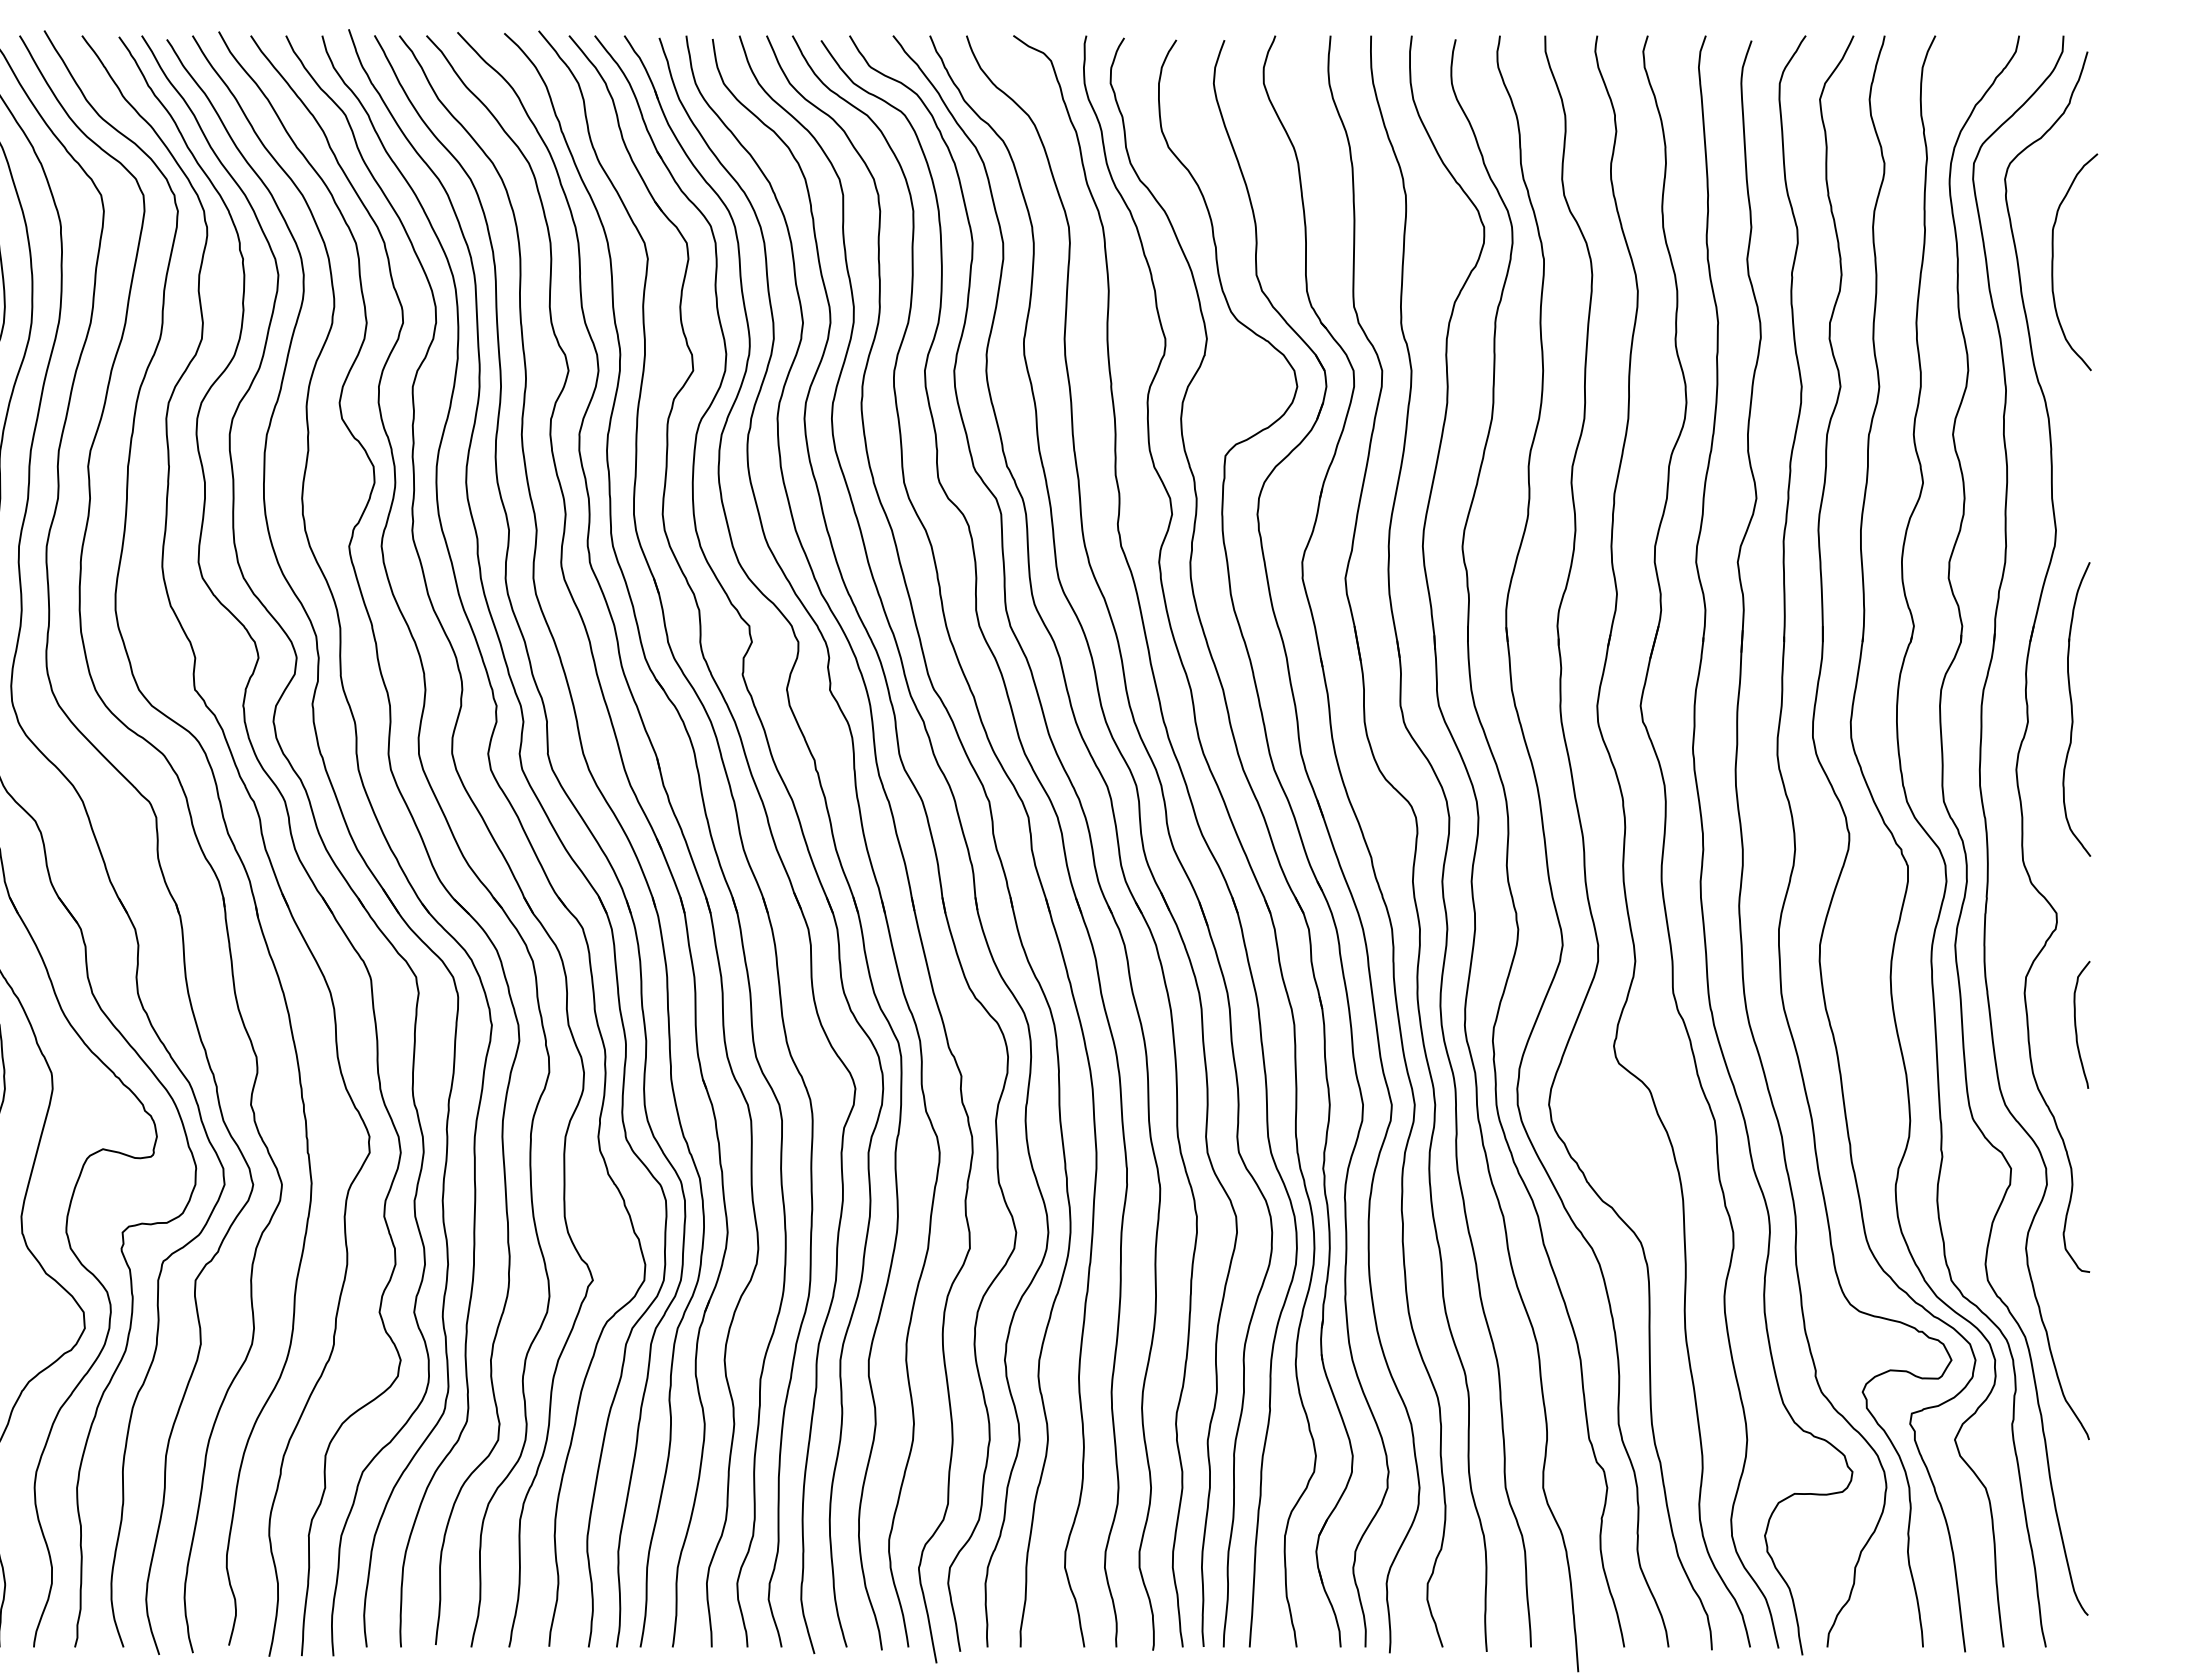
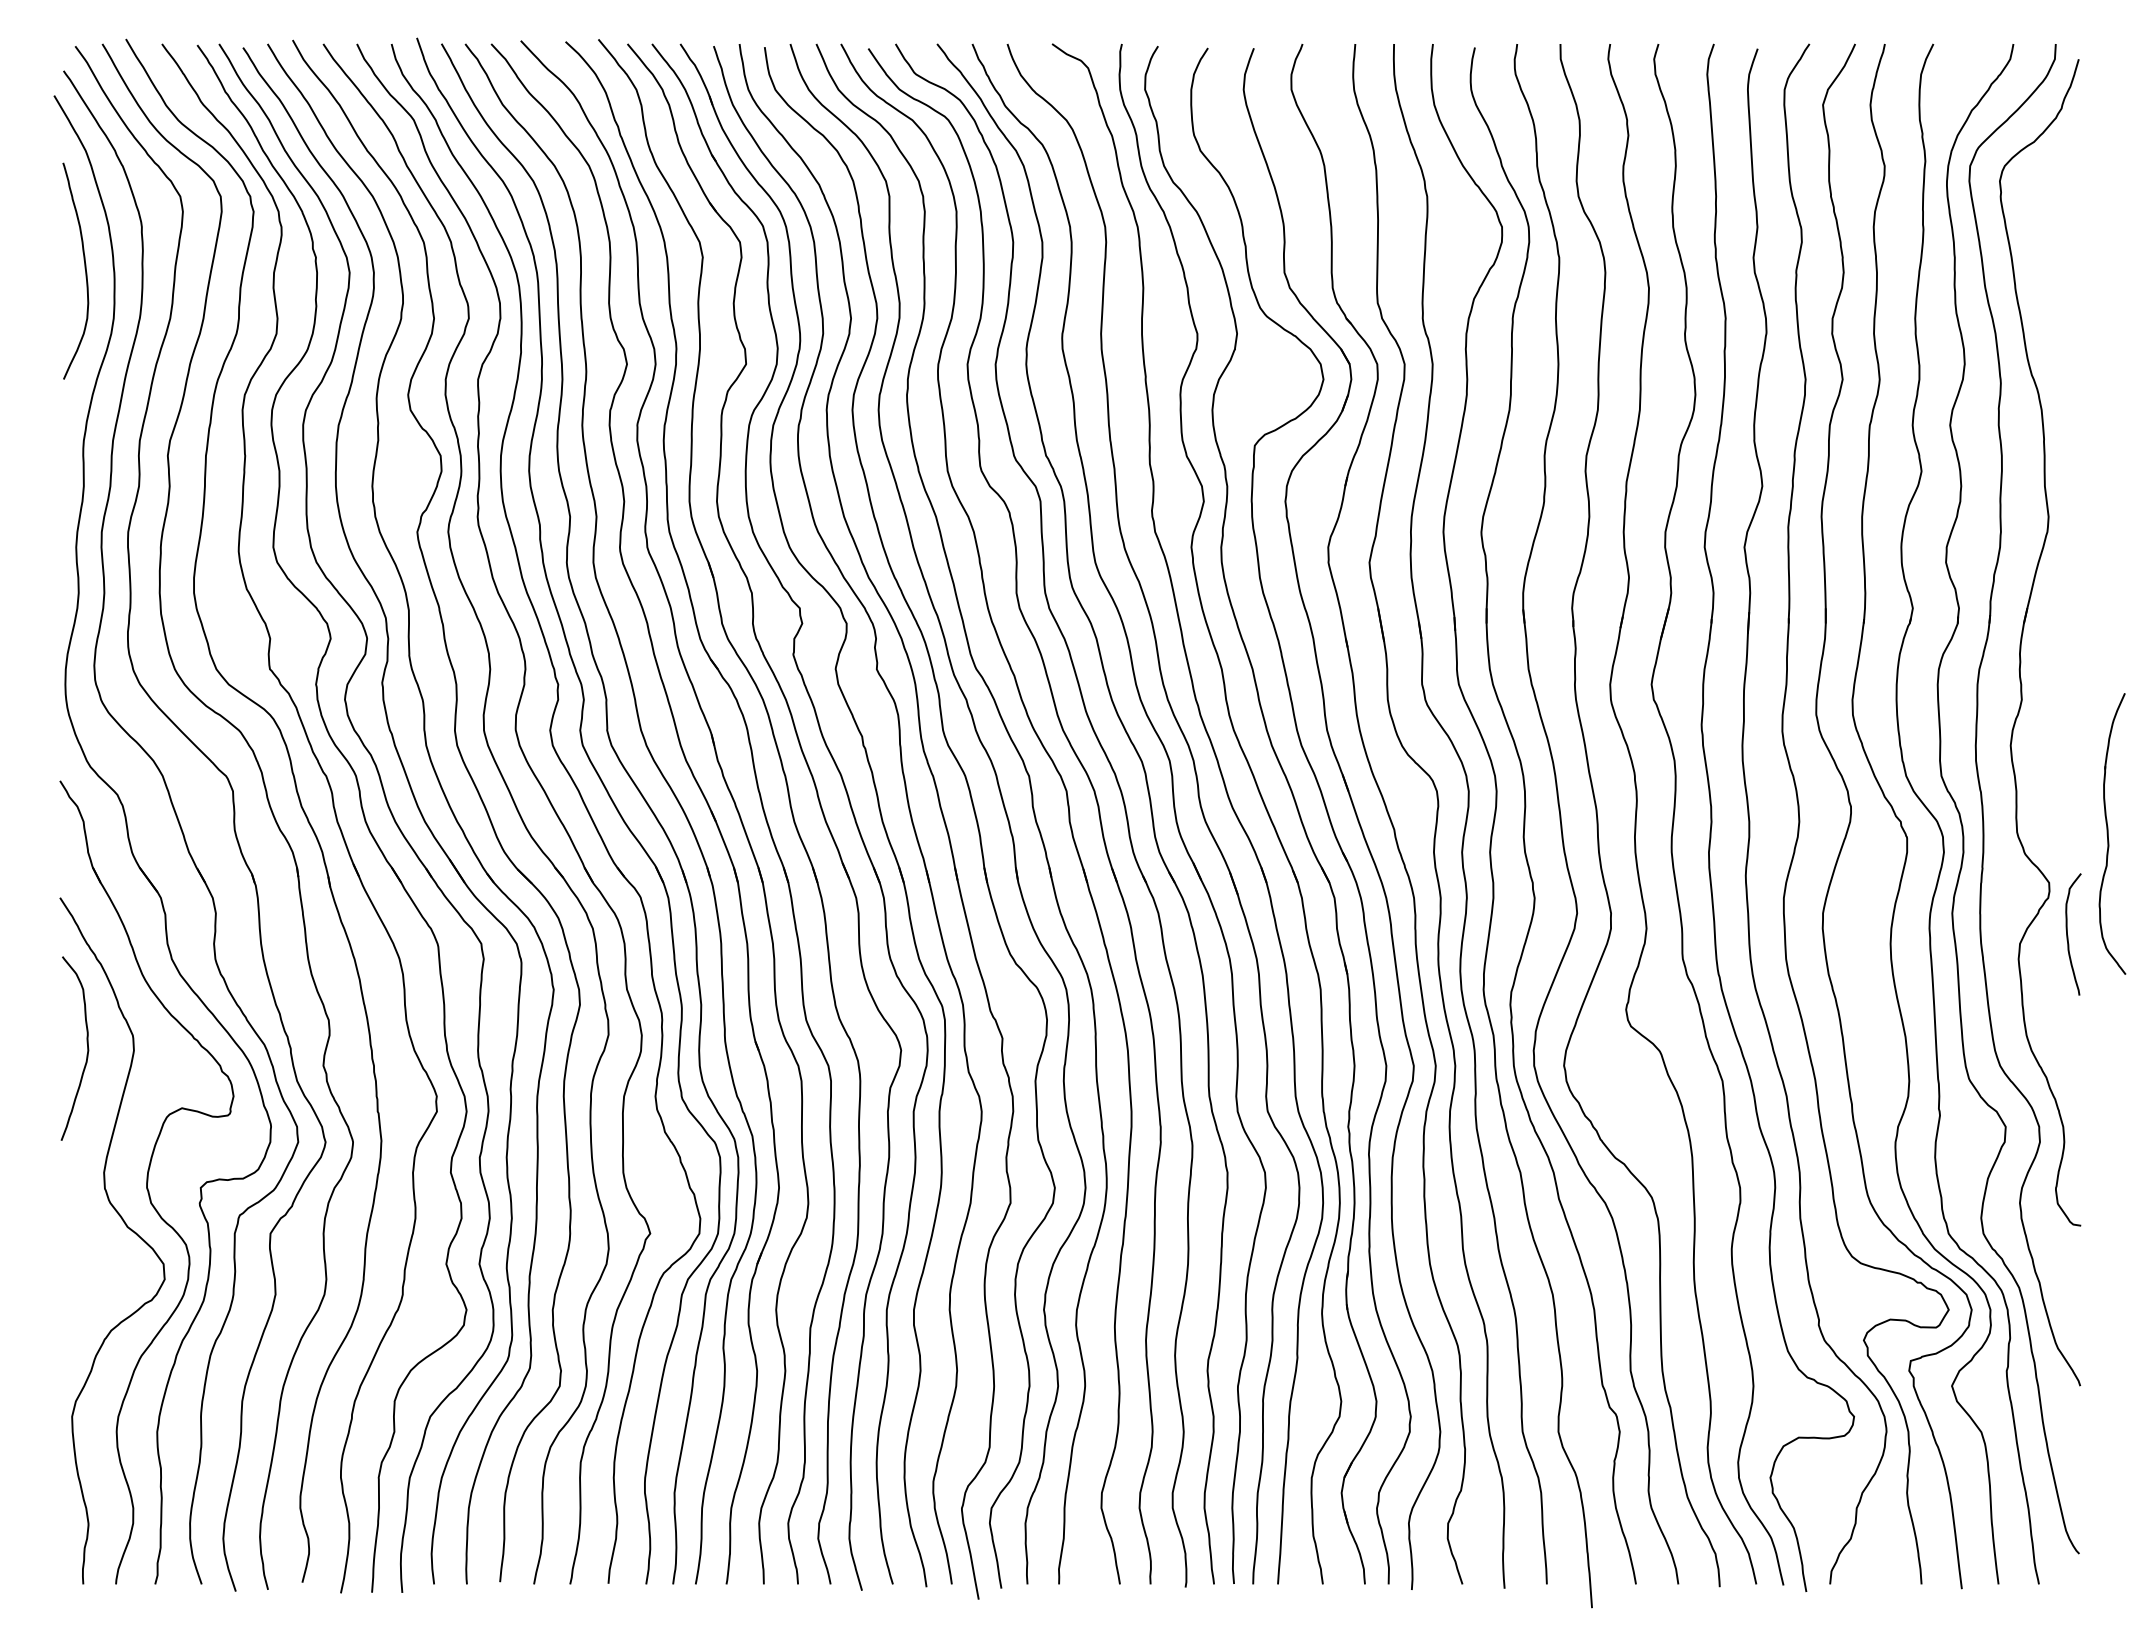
curve: (2053, 261) -> (2046, 259), removed
part: (2076, 708) -> (2112, 833), moved
curve: (2076, 1026) -> (2068, 935), moved

